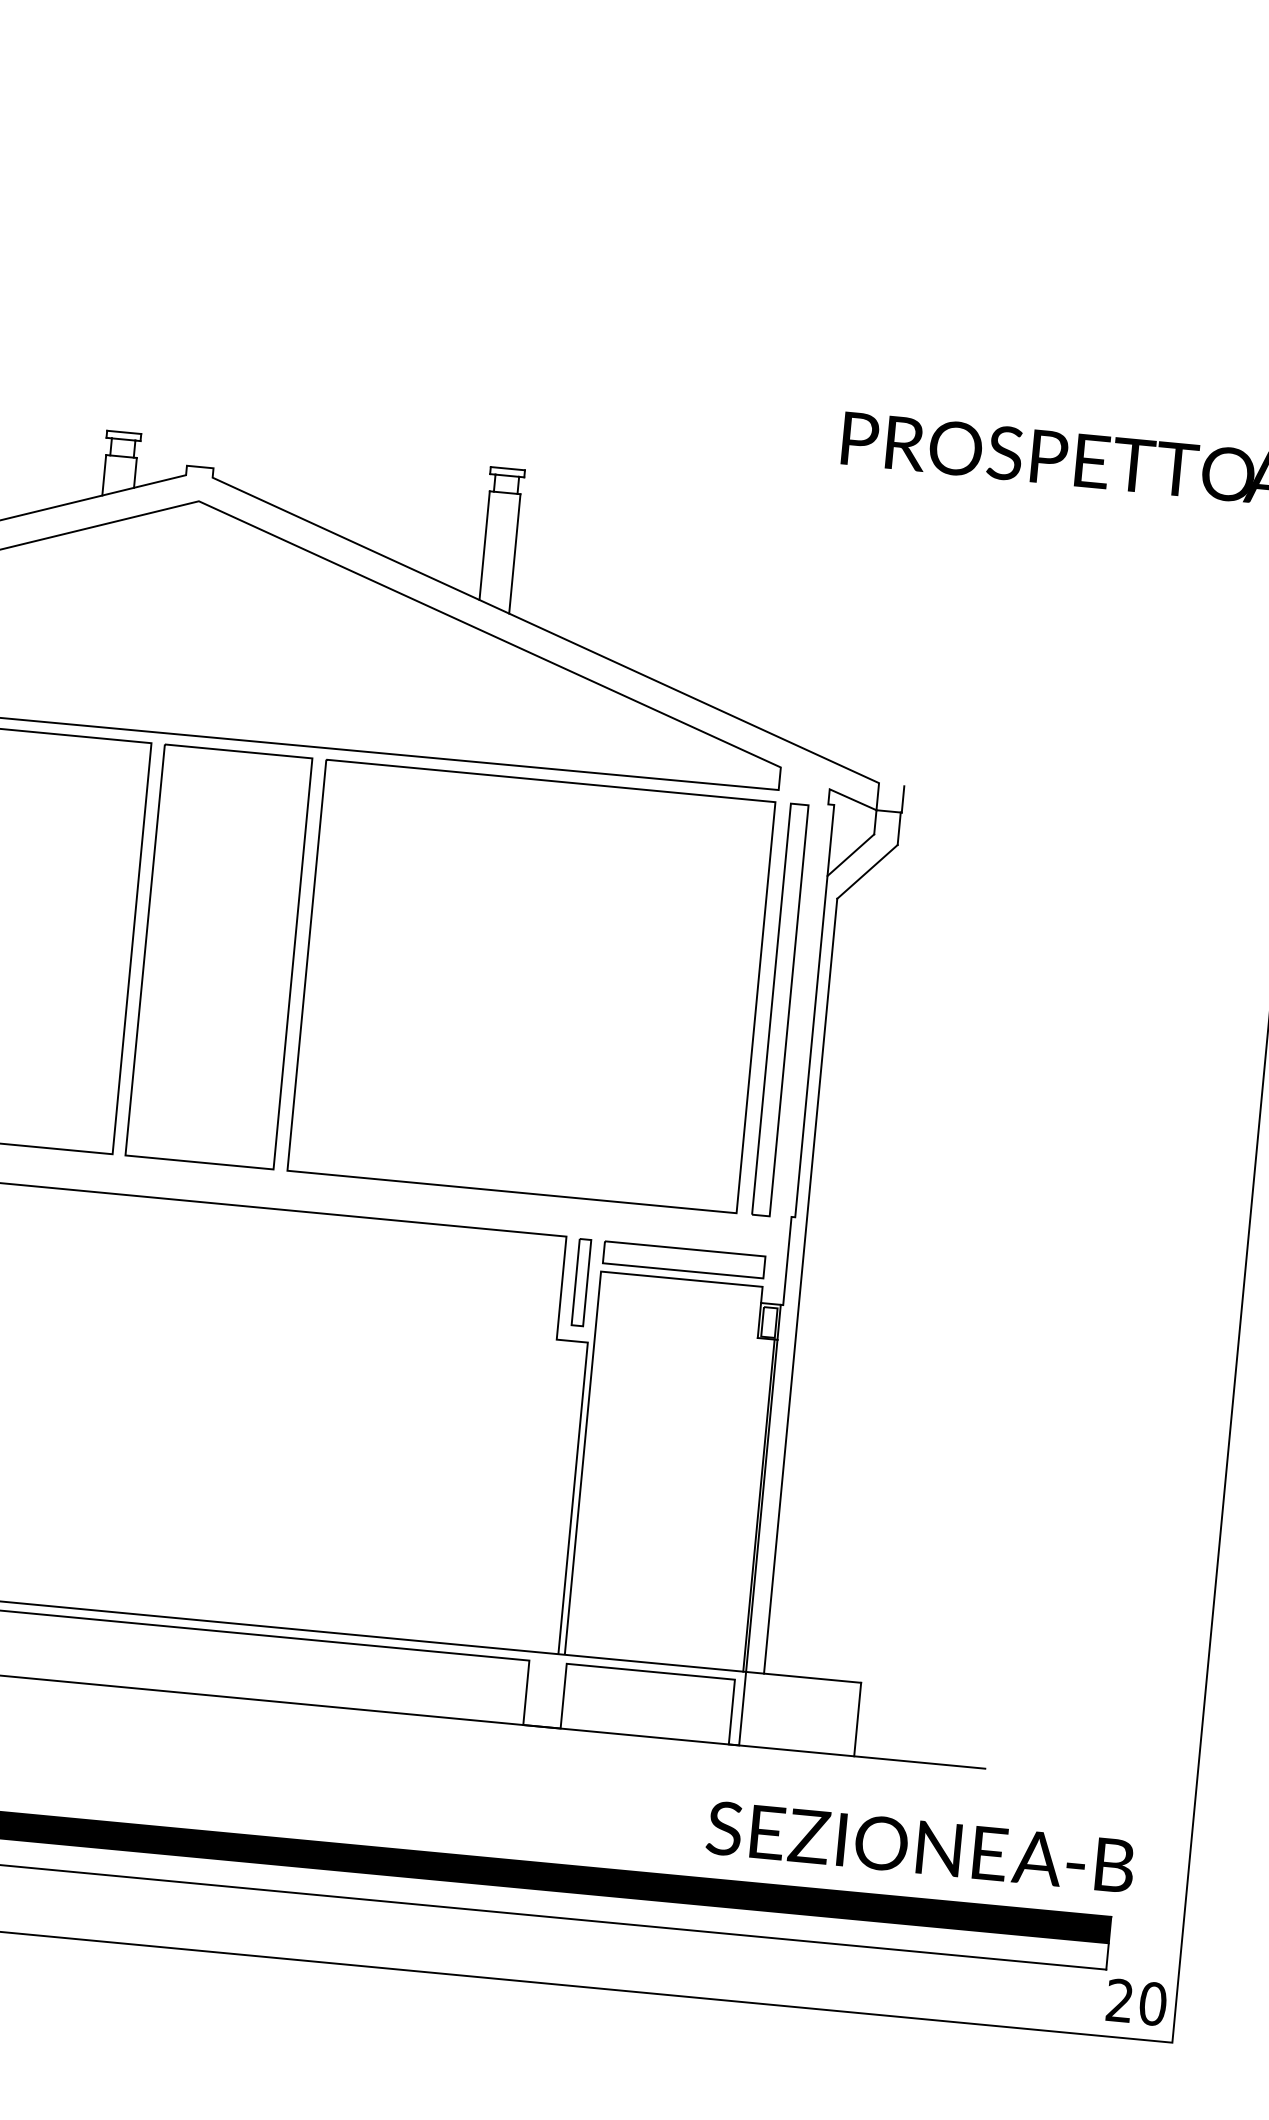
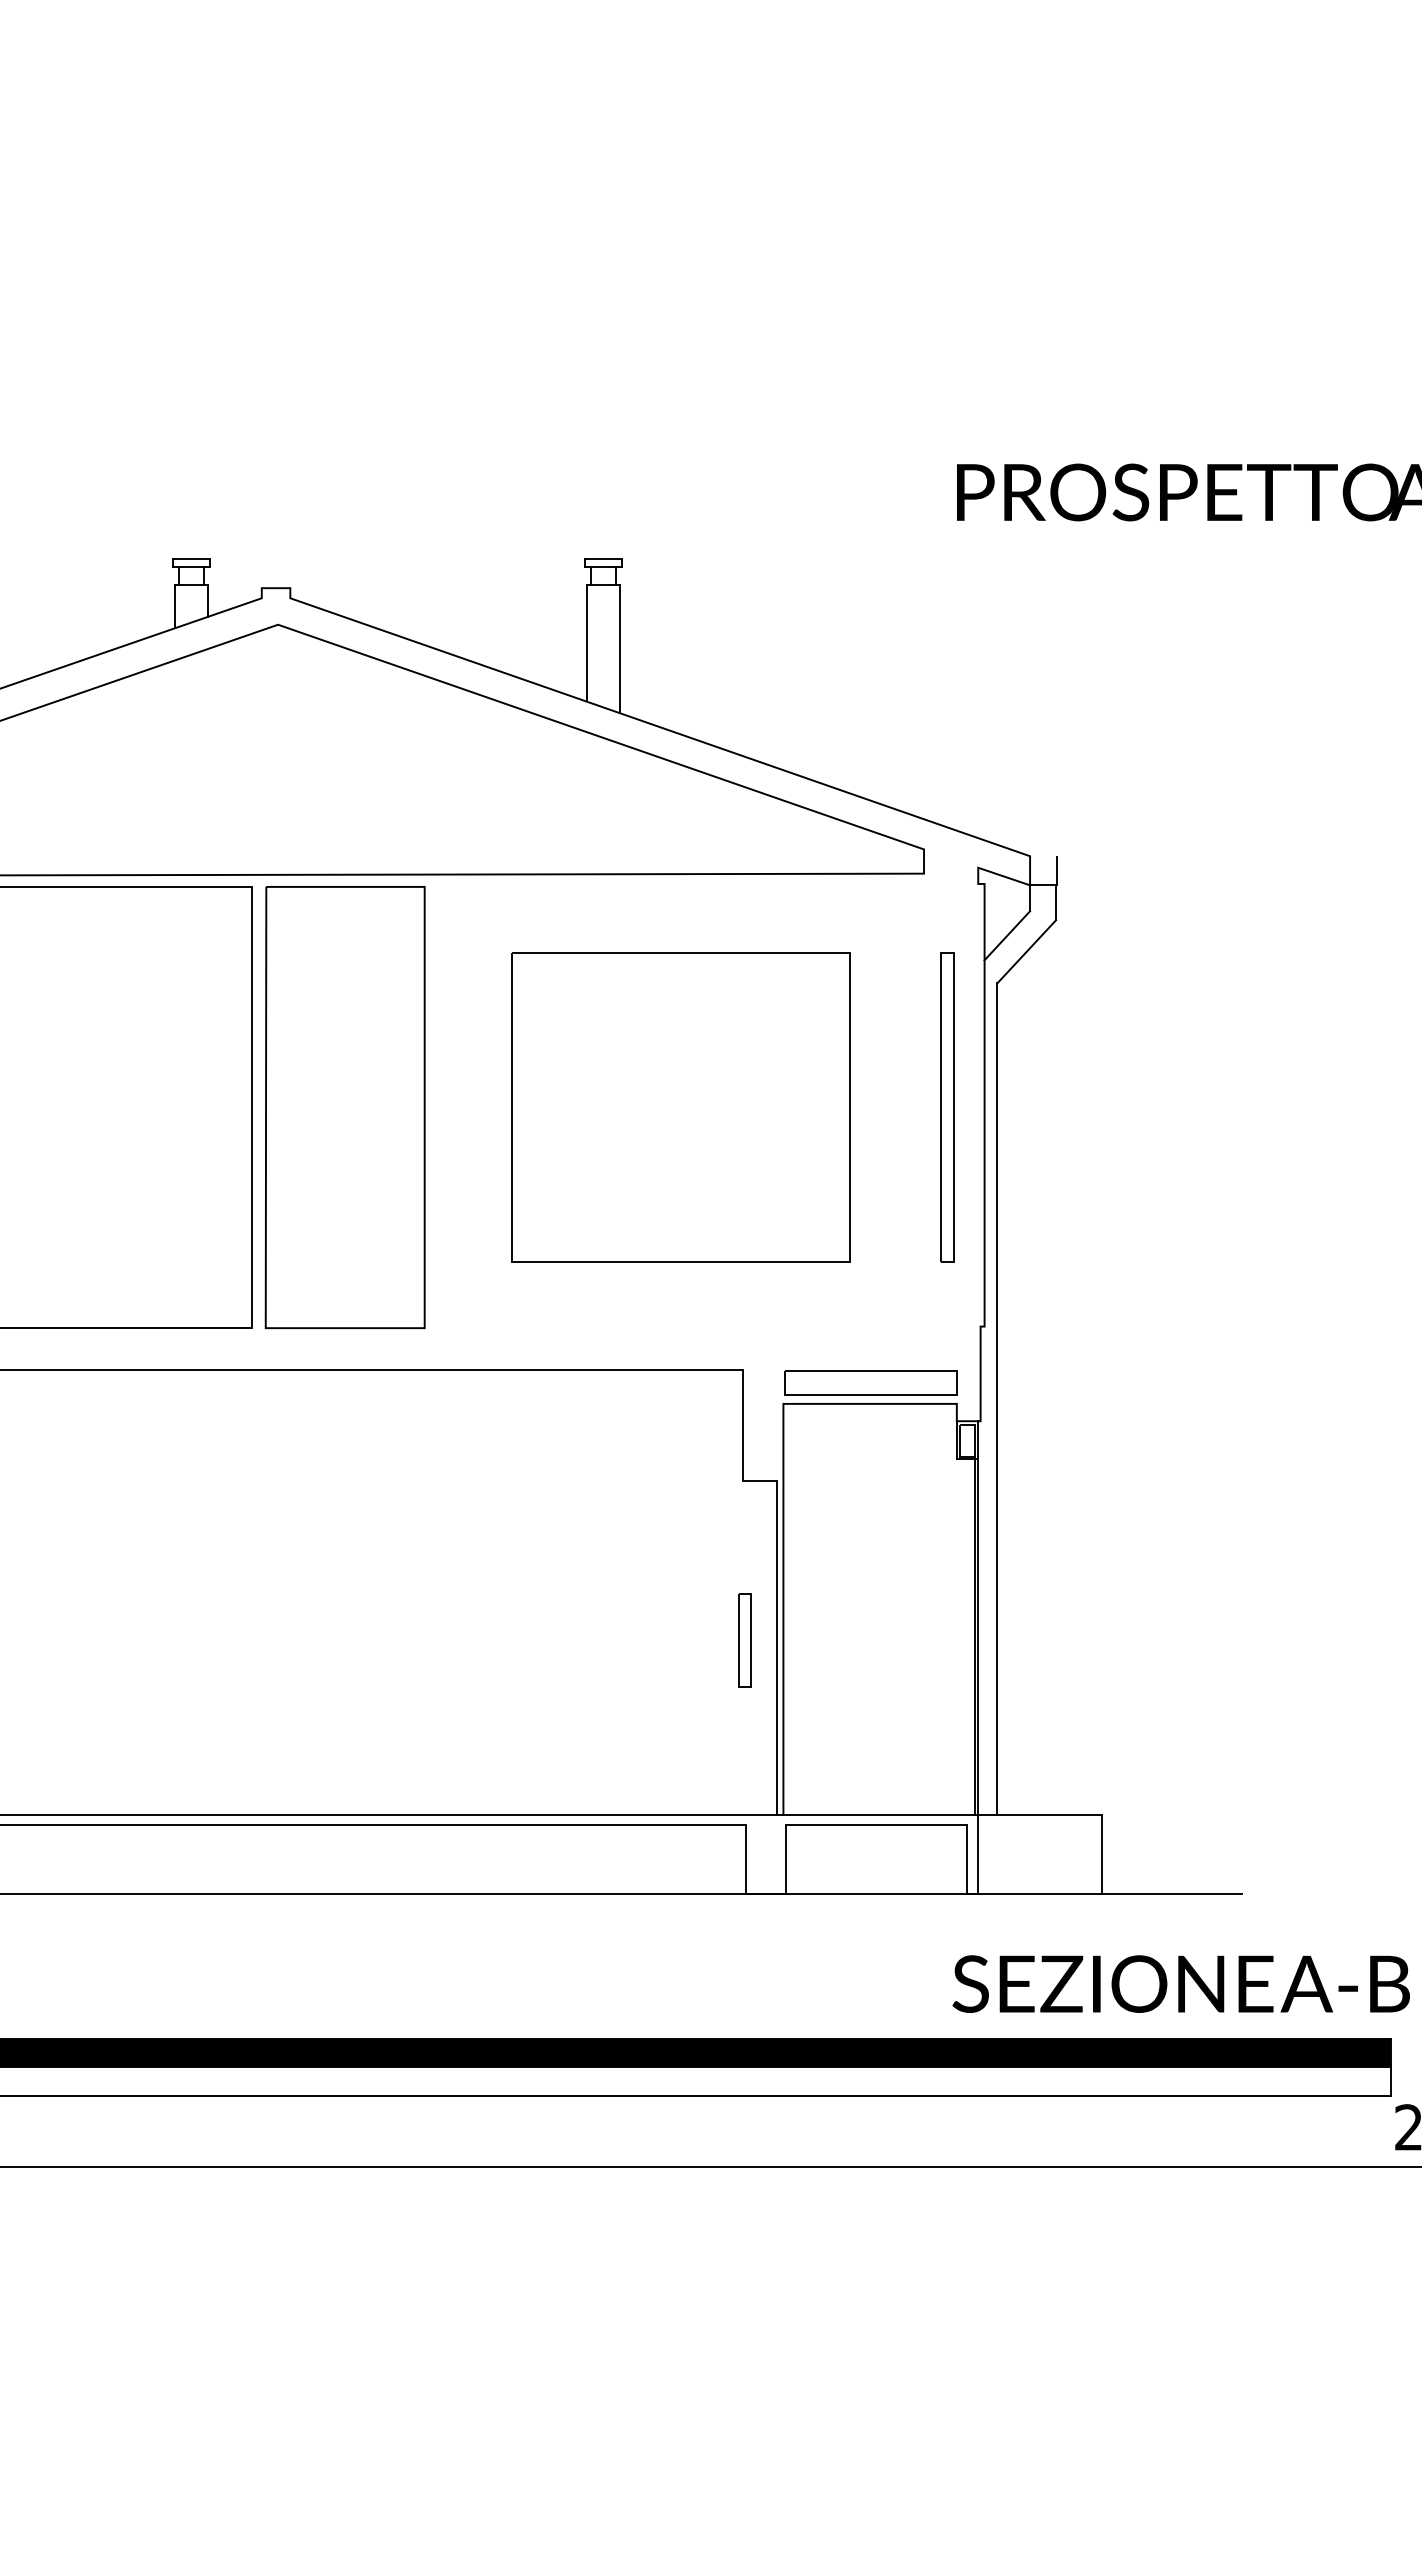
part: (531, 986) -> (680, 1107), size x0.7
part: (780, 1009) -> (947, 1107), size x0.7
part: (581, 1282) -> (744, 1640), moved

